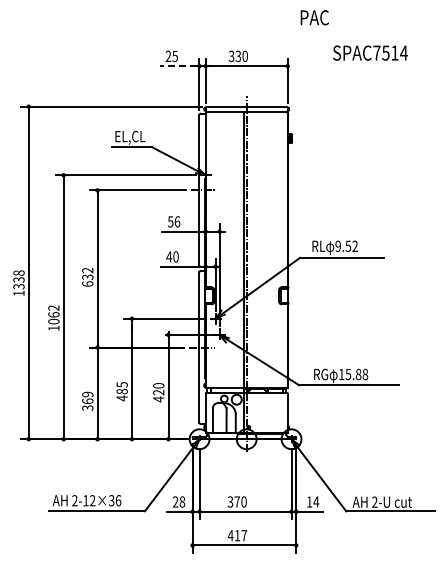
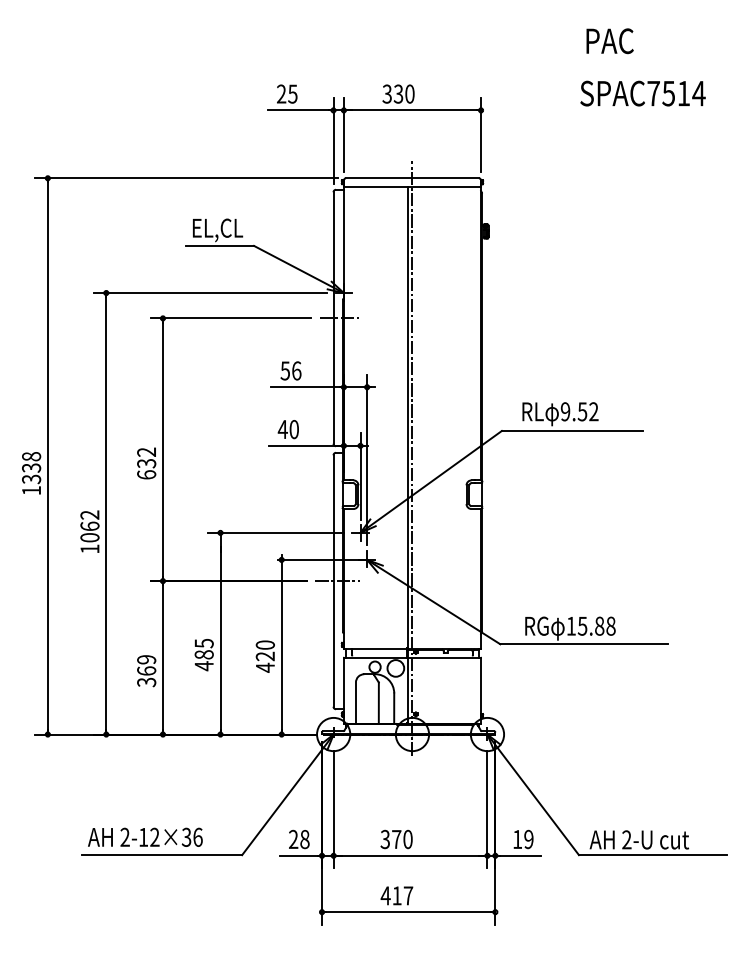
text: (314, 17) -> (609, 40), moved
text: (370, 52) -> (642, 92), moved
line: (178, 66) -> (298, 110), dashed -> solid
text: (316, 501) -> (529, 838), 14 -> 19

